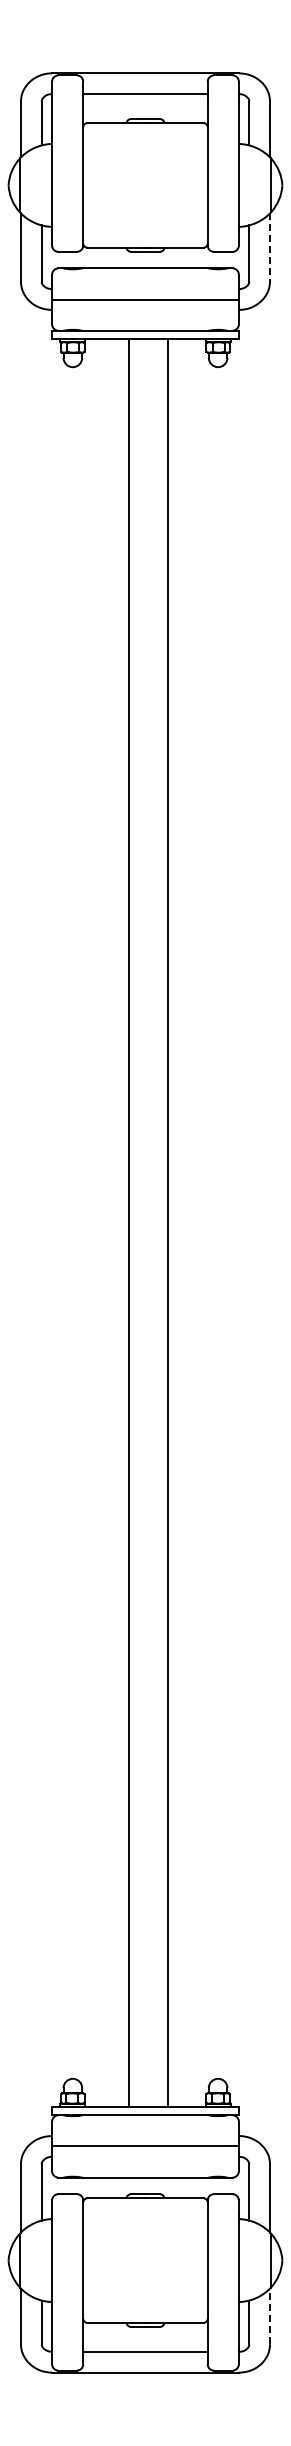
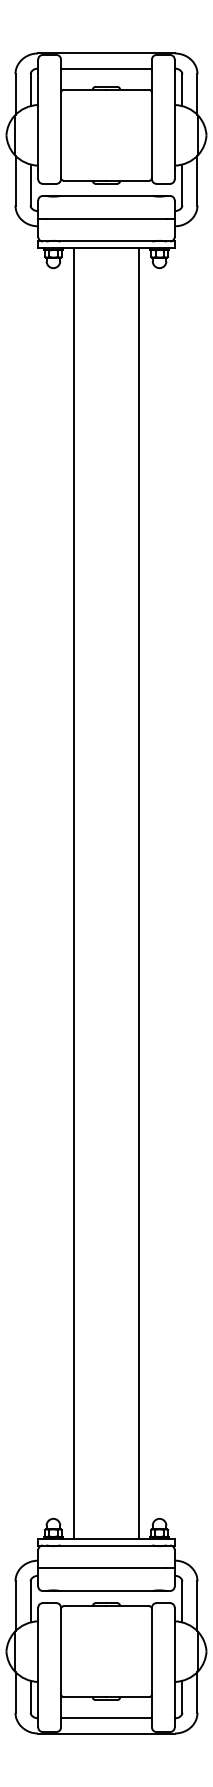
line: (270, 247) -> (197, 180), dashed -> solid
line: (128, 1222) -> (74, 893), moved
line: (168, 1222) -> (138, 893), moved
line: (270, 2316) -> (197, 1692), dashed -> solid

